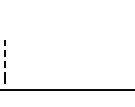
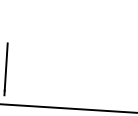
line: (5, 59) -> (6, 66), dashed -> solid

